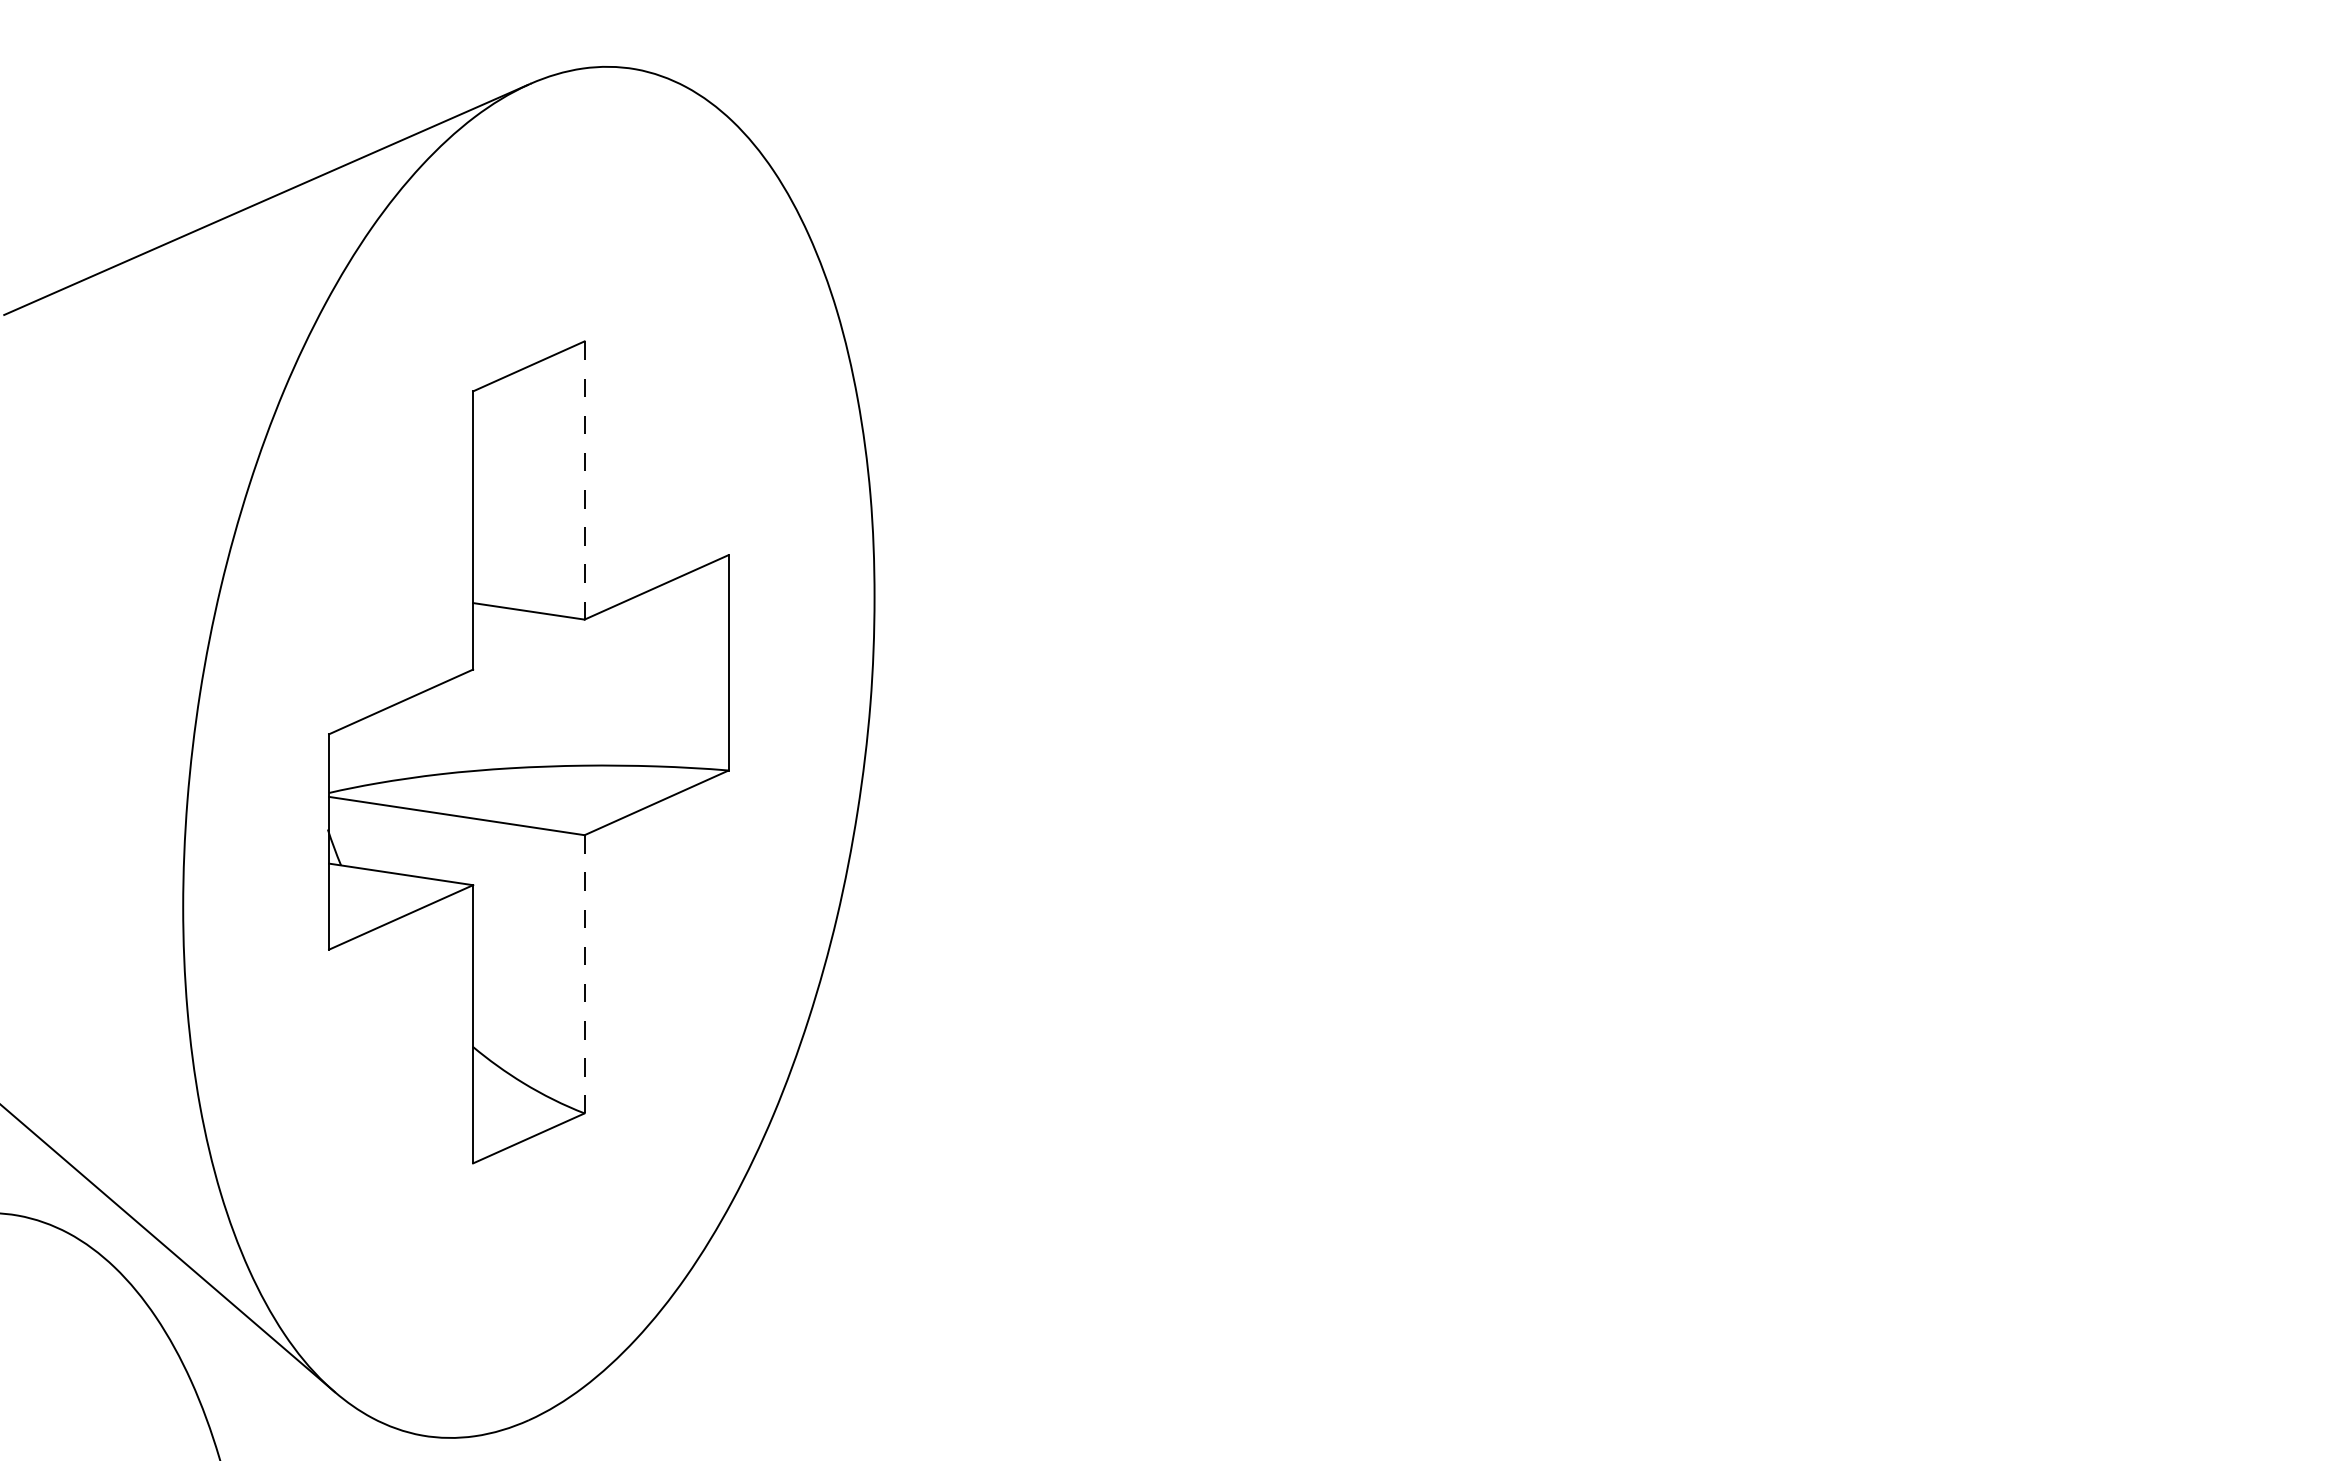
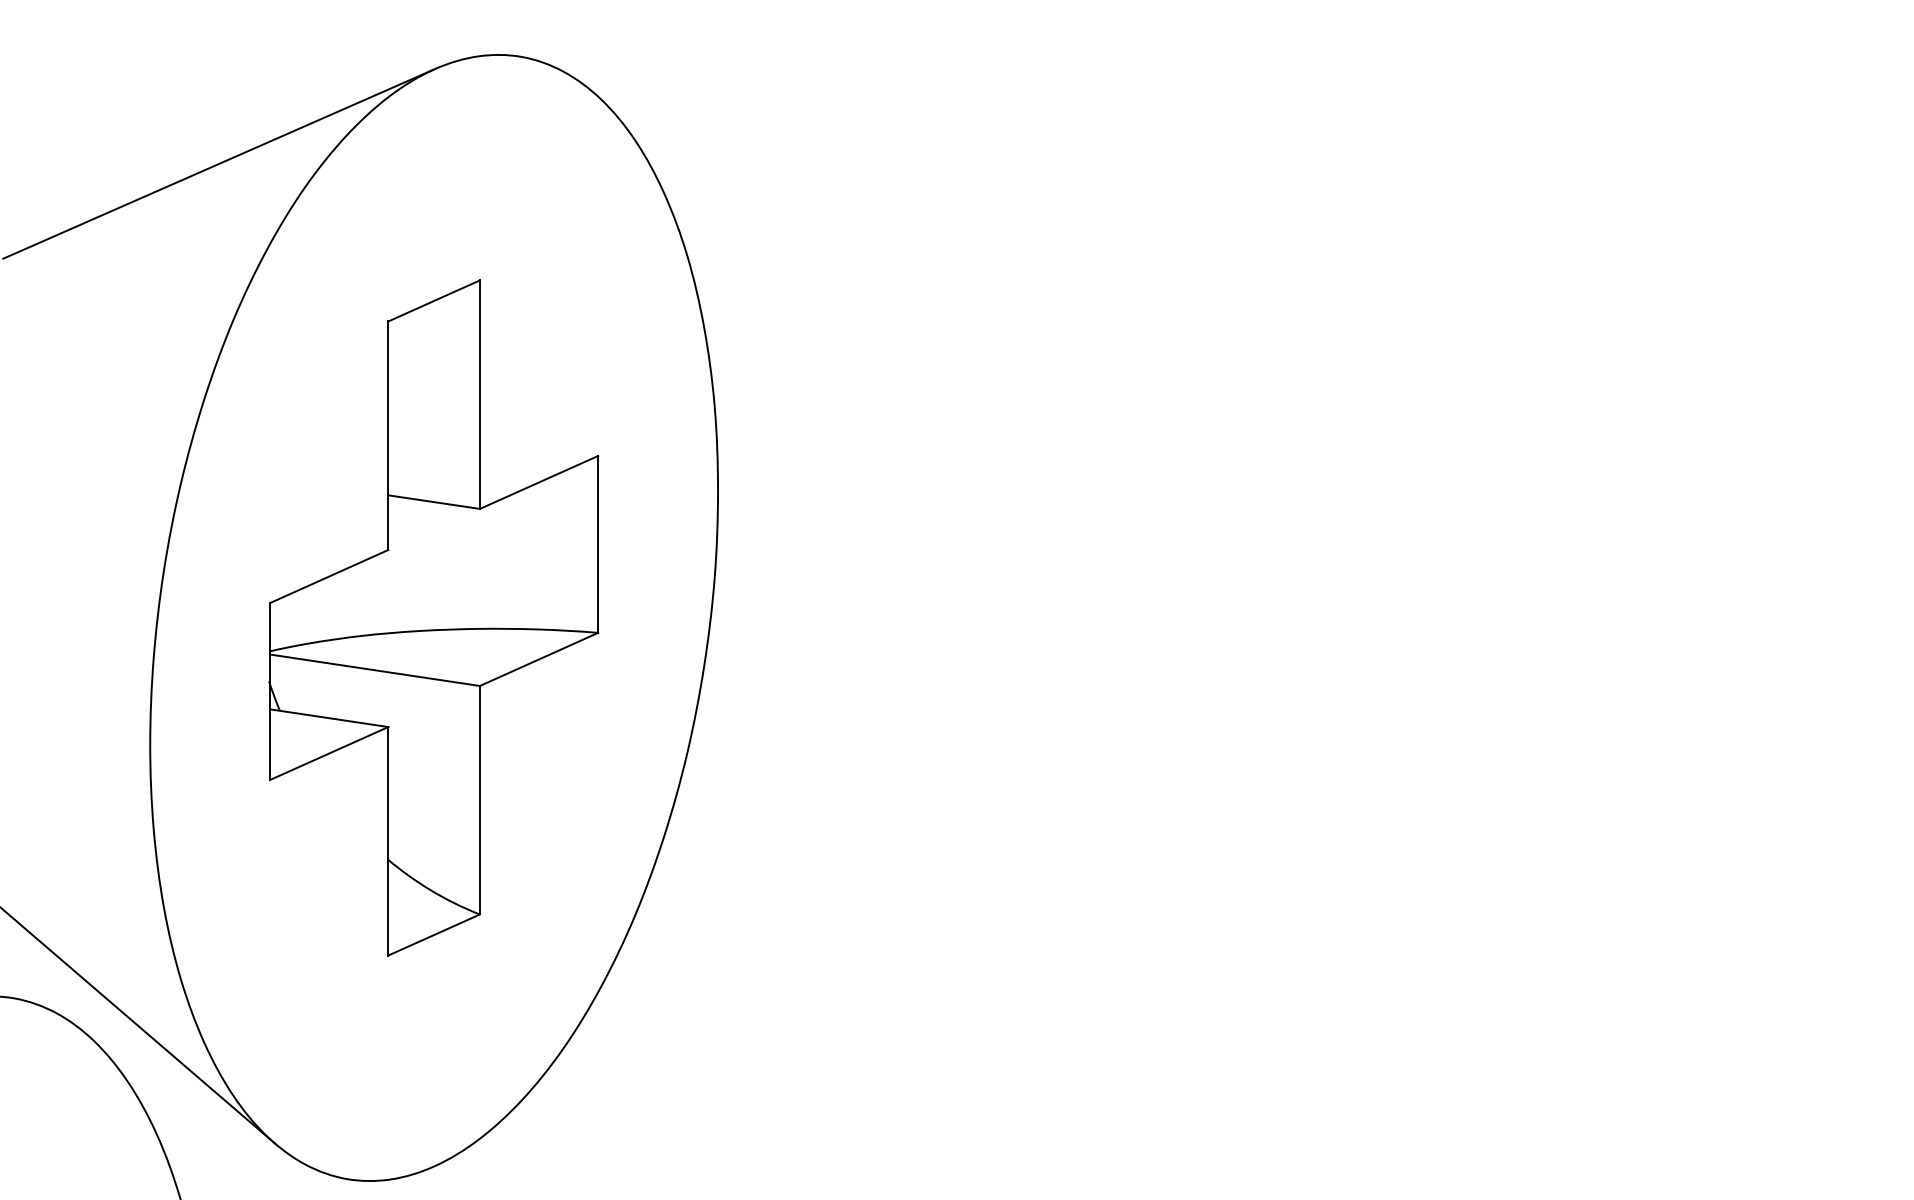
line: (584, 481) -> (479, 395), dashed -> solid
line: (584, 974) -> (479, 800), dashed -> solid

